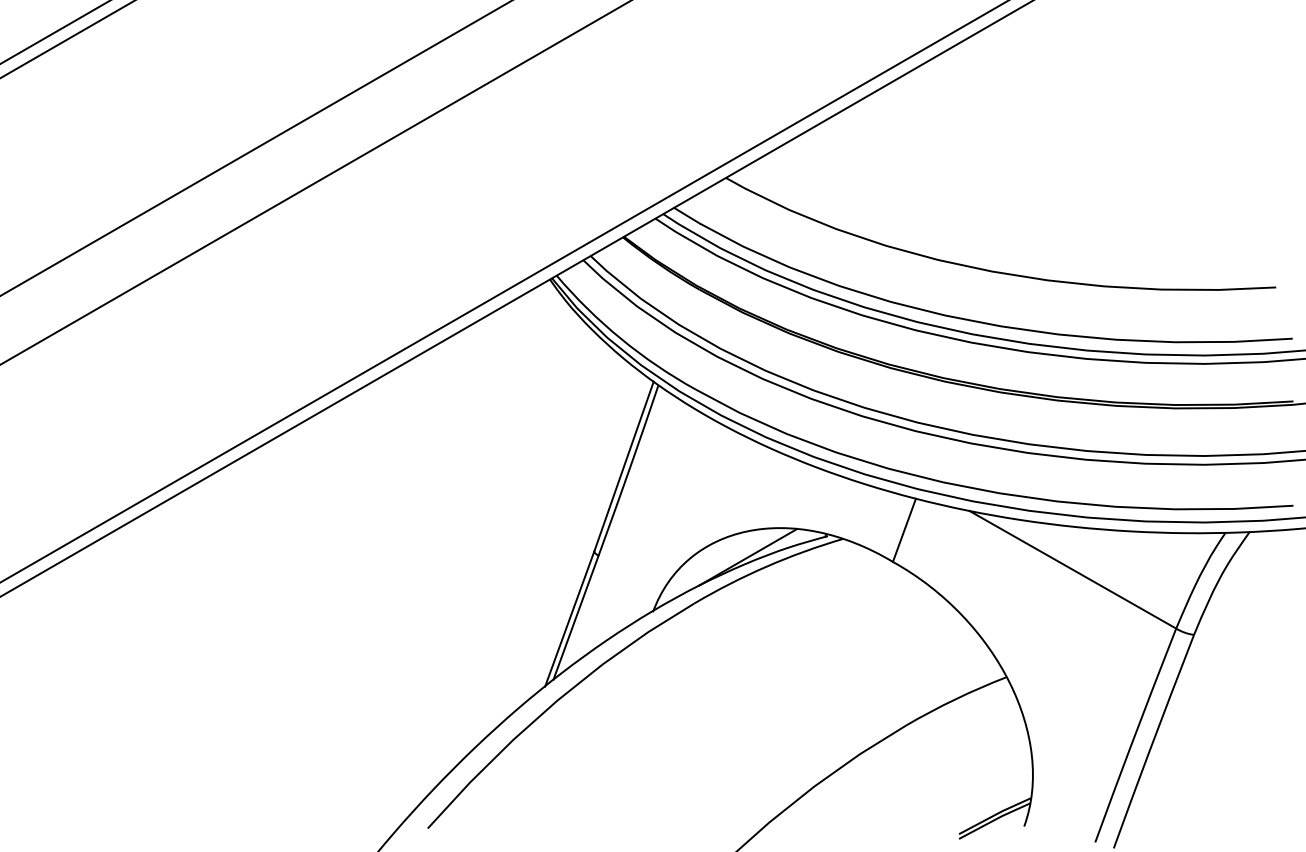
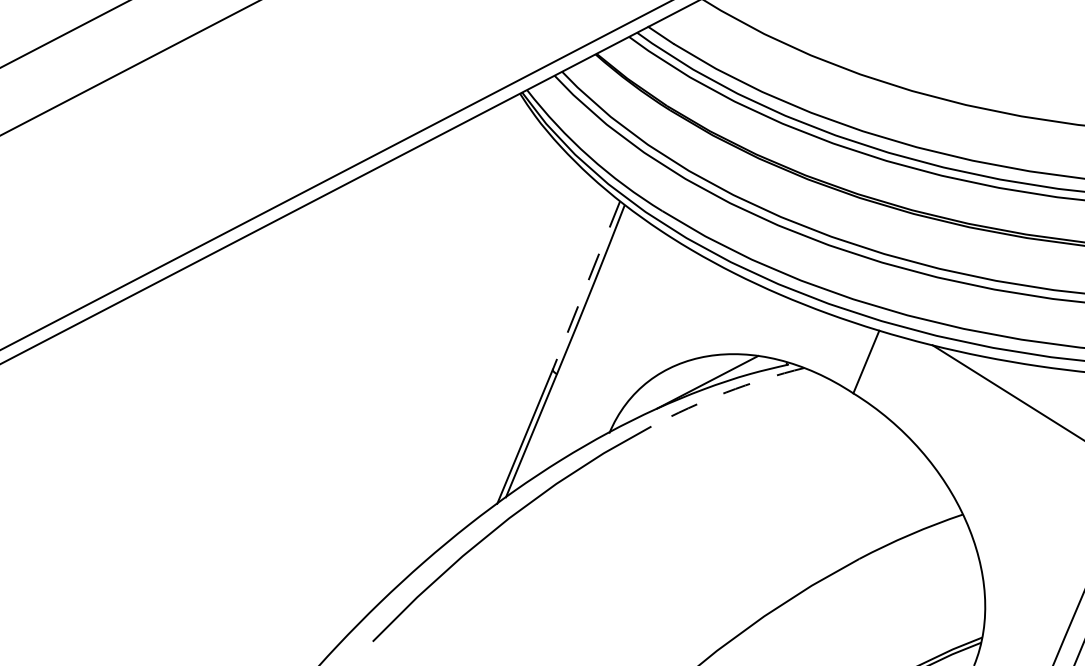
line: (623, 467) -> (585, 286), solid -> dashed
arc: (766, 566) -> (725, 392), solid -> dashed

